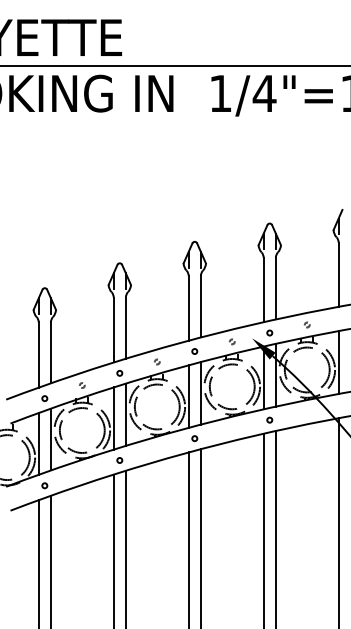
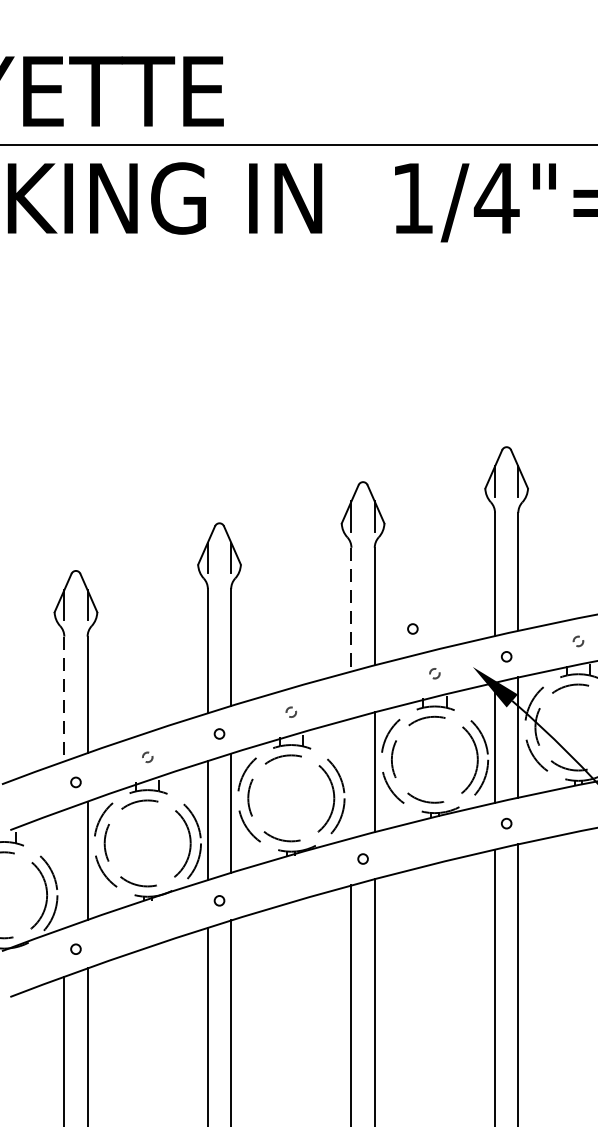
line: (188, 308) -> (351, 609), solid -> dashed
circle: (194, 351) -> (412, 628), moved
line: (38, 355) -> (63, 699), solid -> dashed
line: (188, 396) -> (351, 778), removed
line: (38, 443) -> (63, 868), removed

